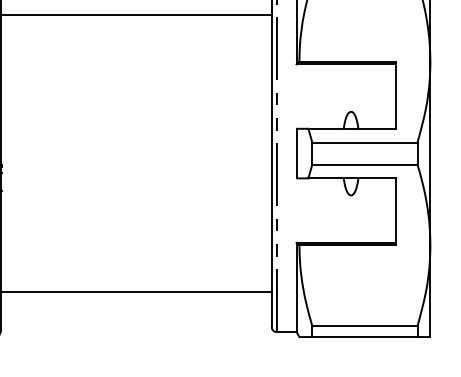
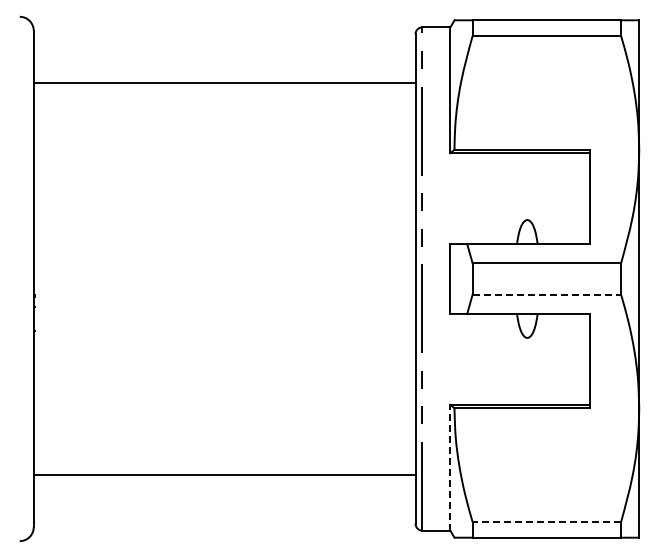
line: (365, 164) -> (547, 294), solid -> dashed
line: (296, 287) -> (450, 467), solid -> dashed
line: (364, 326) -> (546, 522), solid -> dashed

